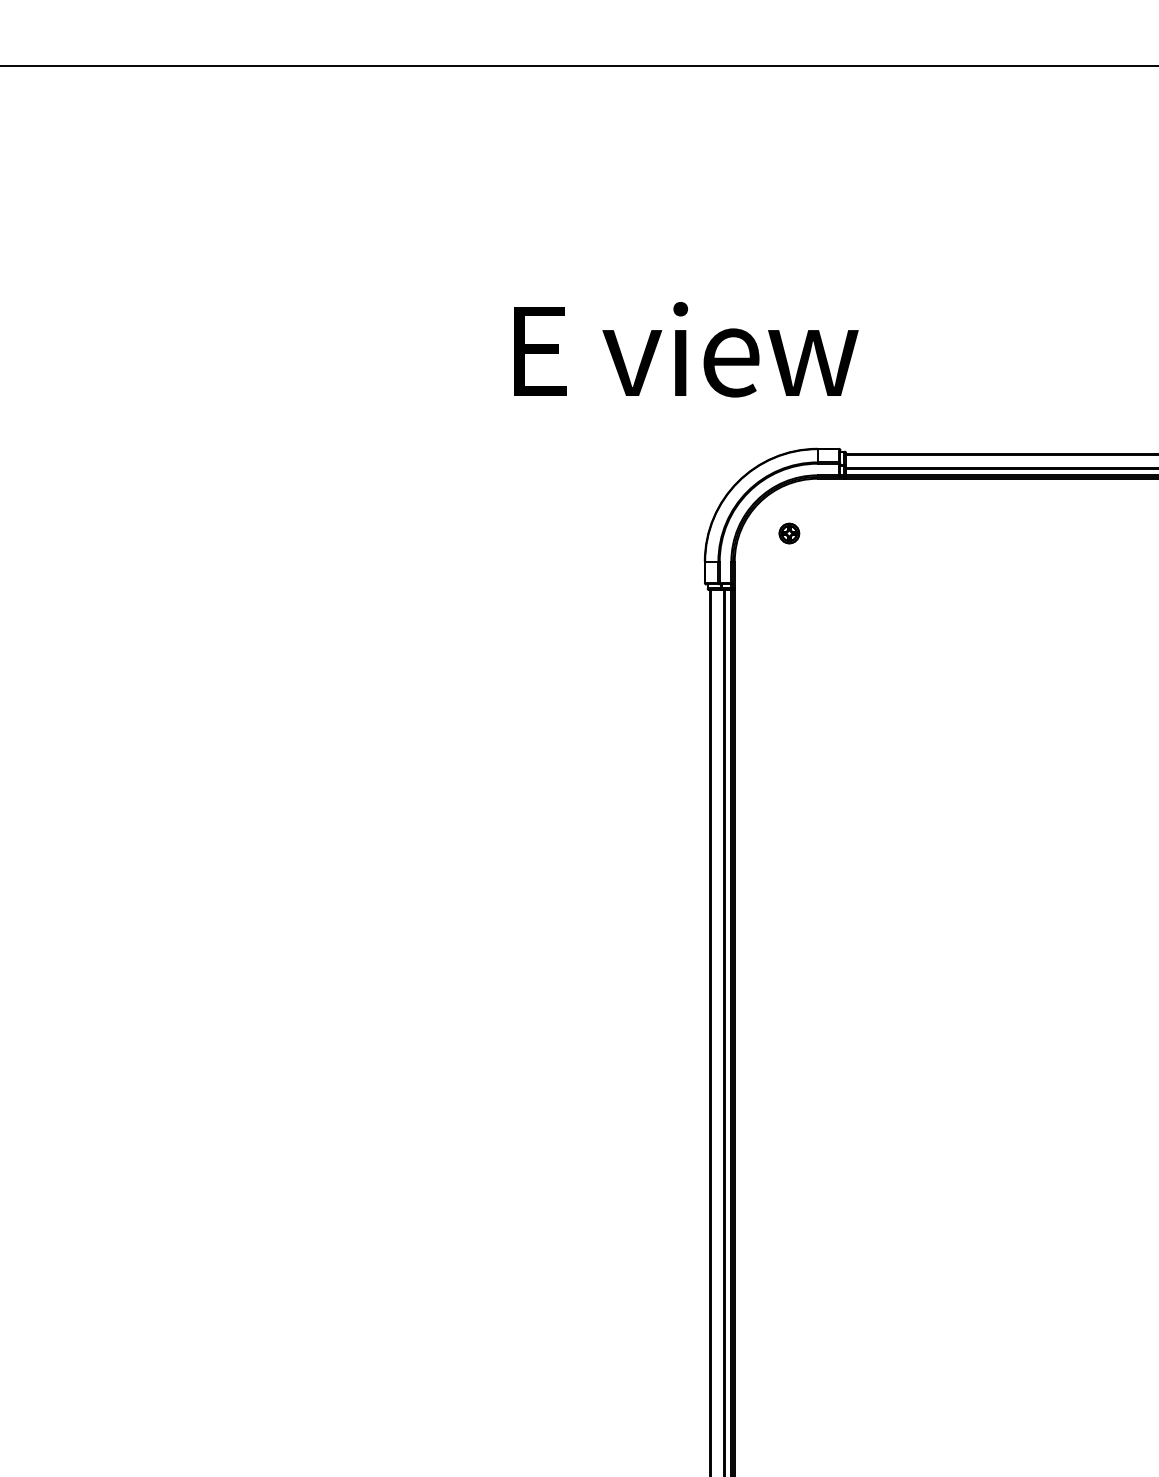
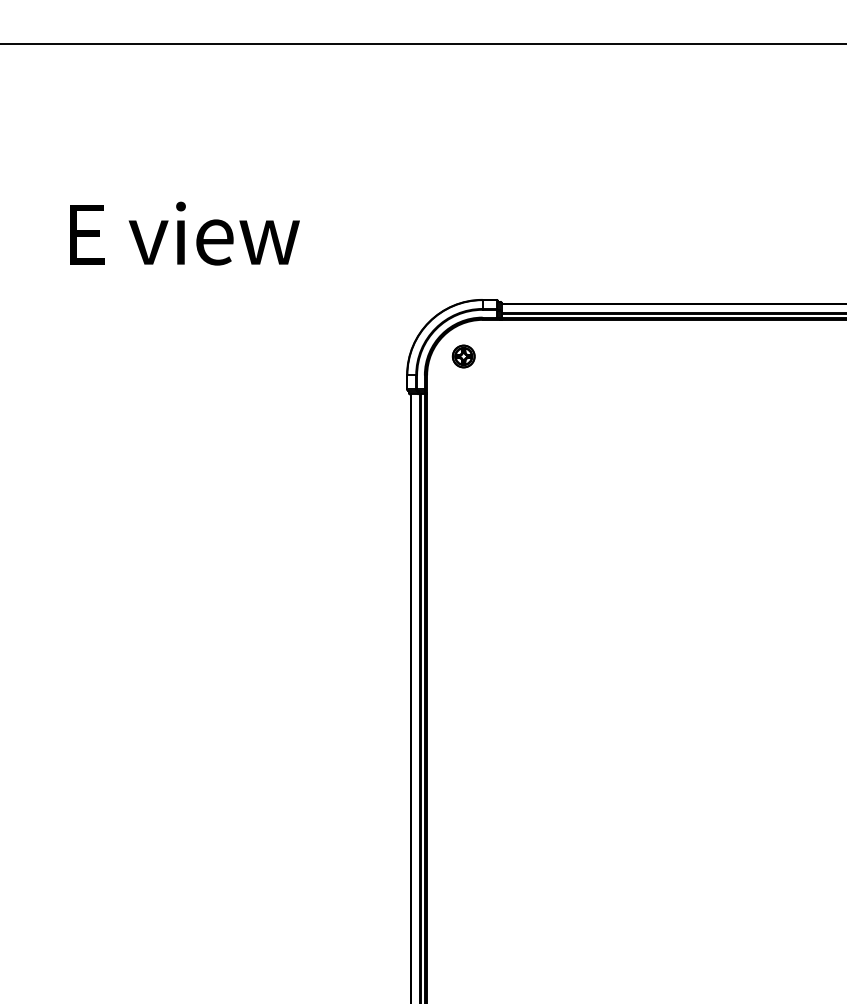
text: (685, 349) -> (184, 233), moved
part: (789, 533) -> (463, 356), size x1.67

